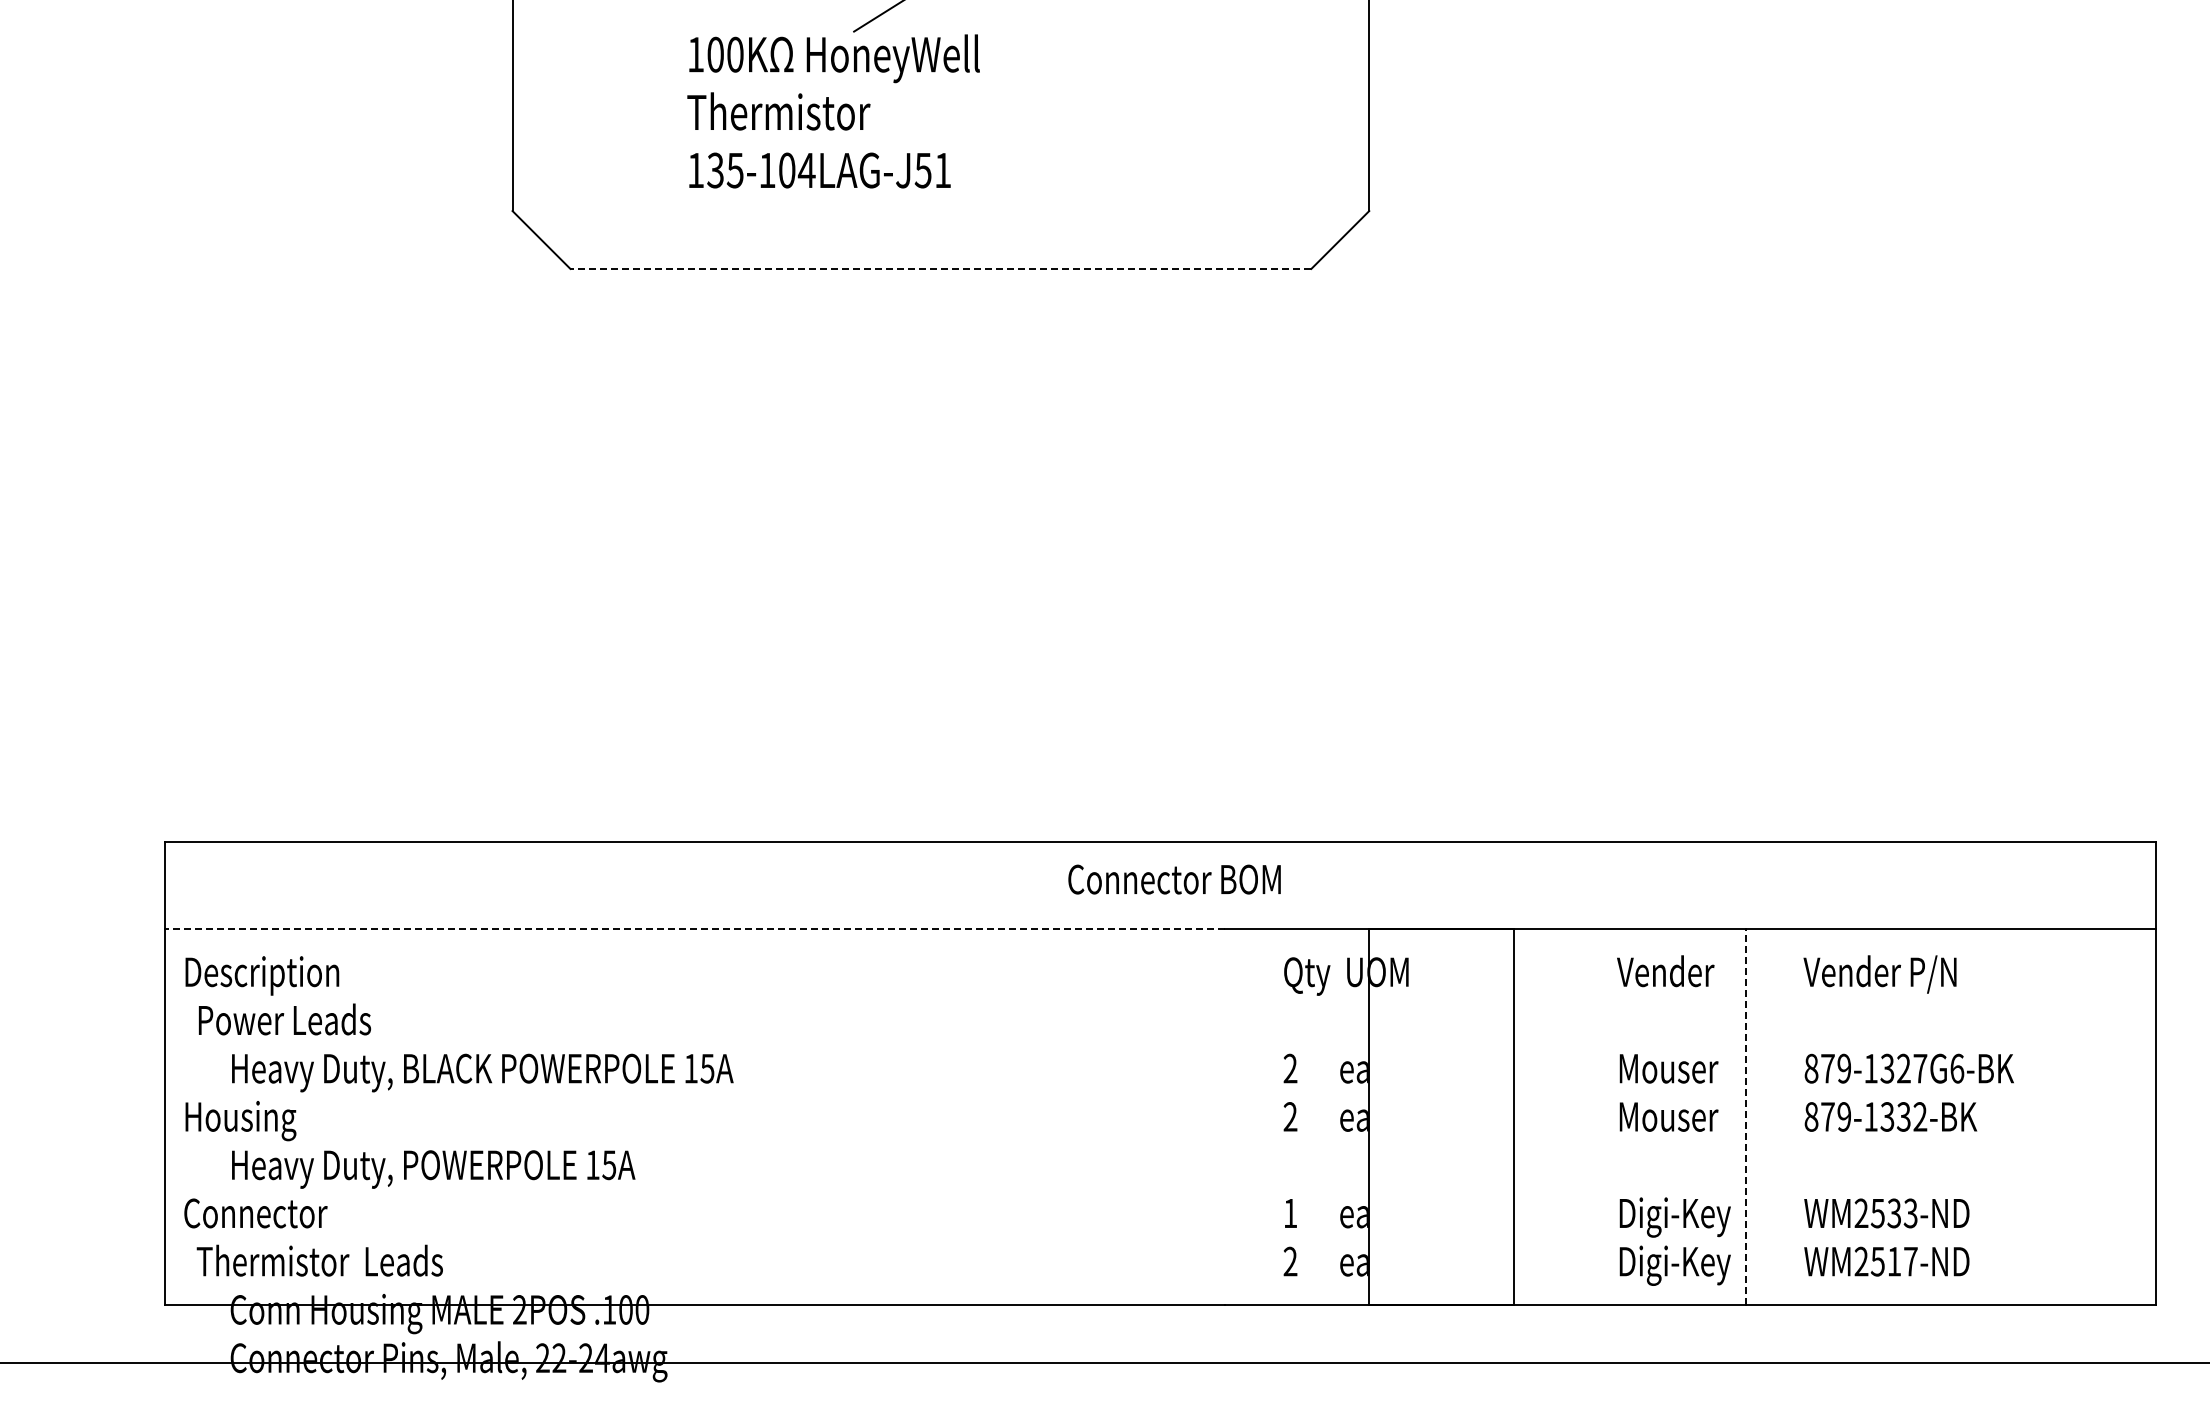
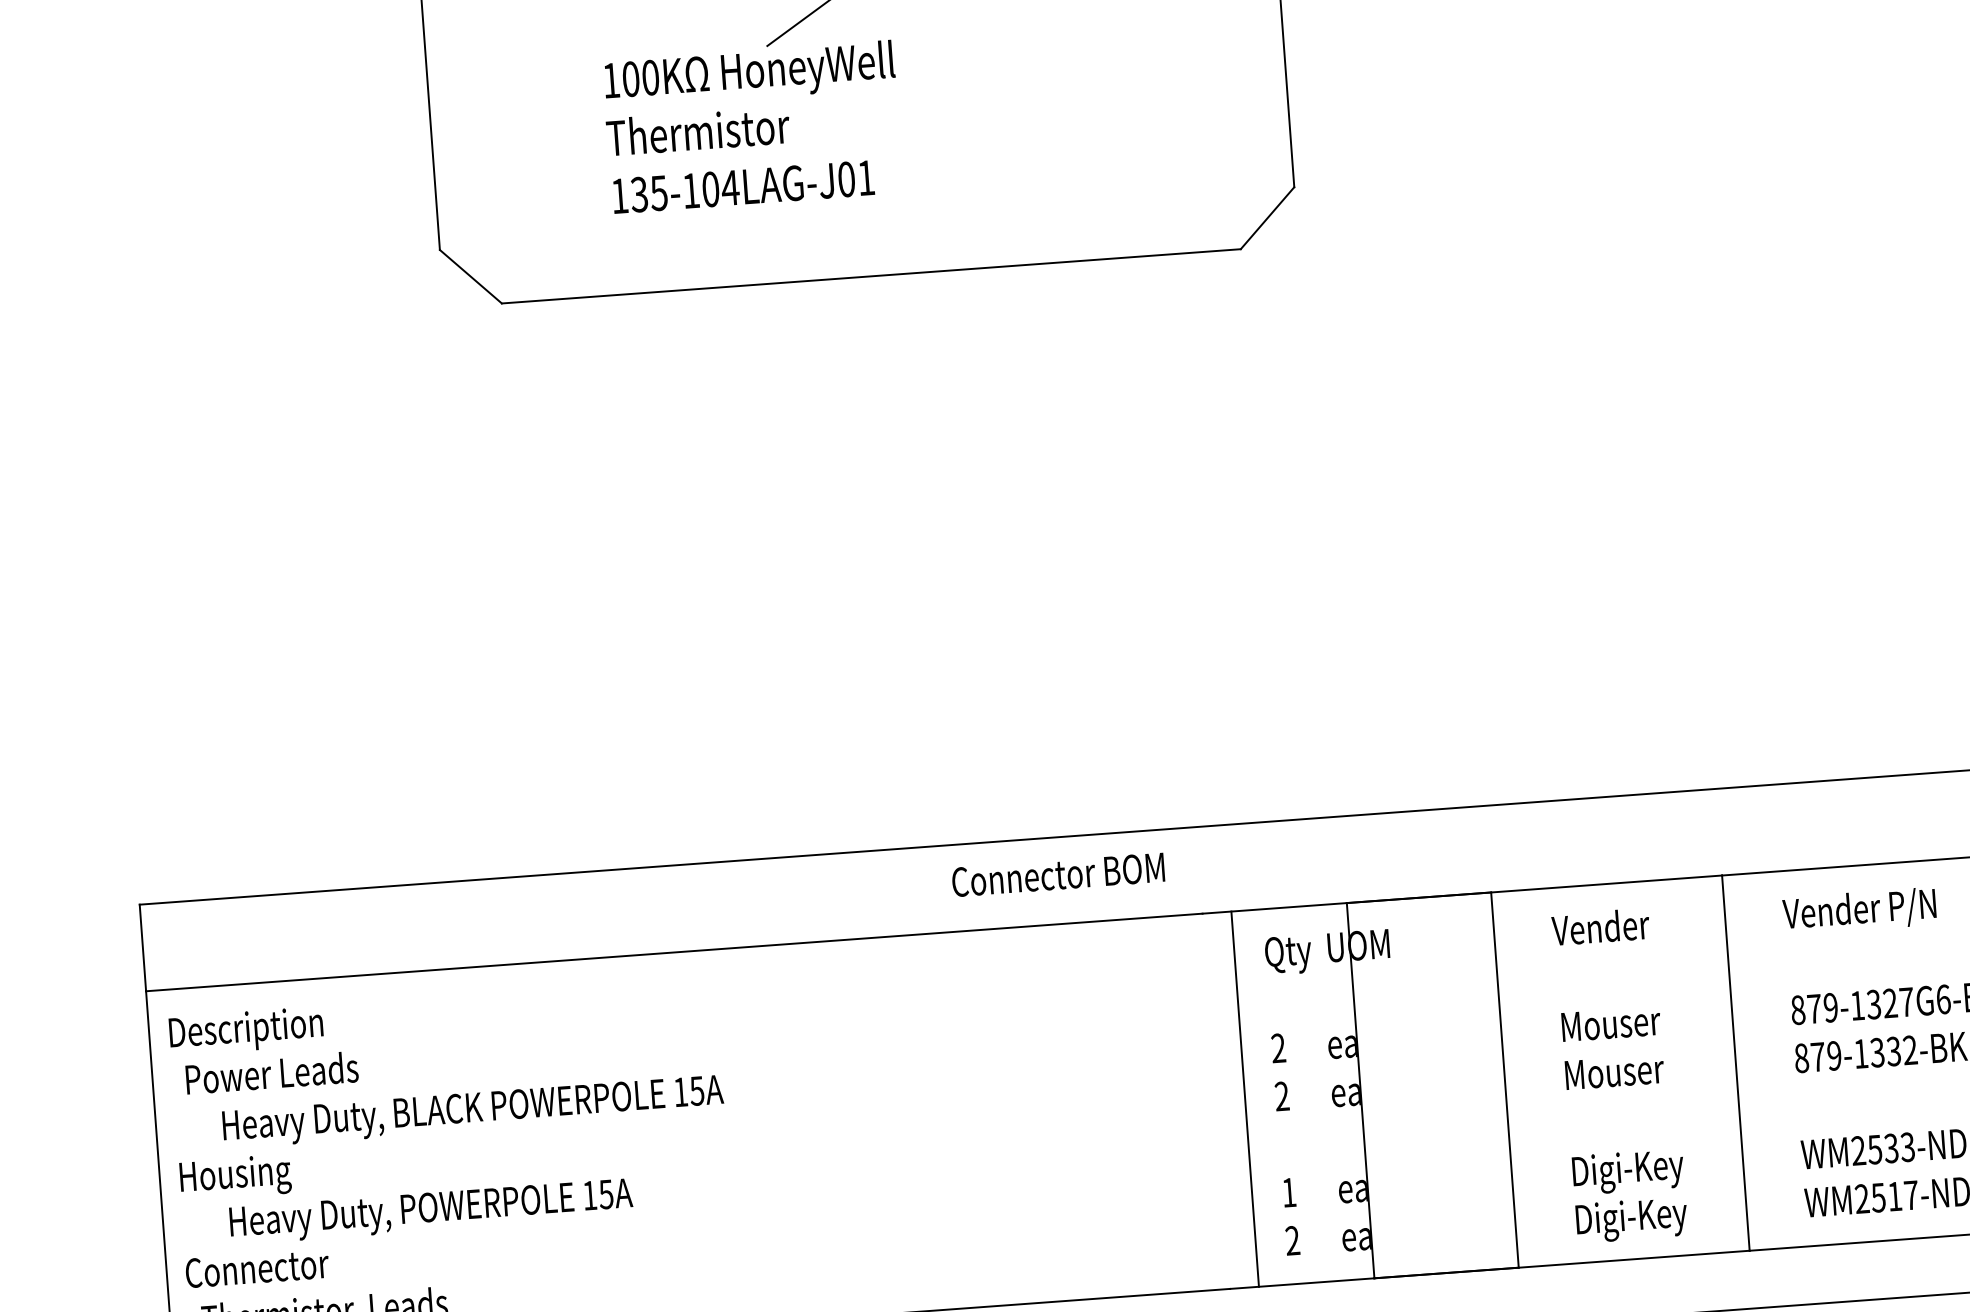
text: (922, 170) -> (845, 179), 135-104LAG-J51 -> 135-104LAG-J01
line: (940, 268) -> (870, 275), dashed -> solid
text: (1174, 879) -> (1058, 874), moved
line: (694, 928) -> (673, 952), dashed -> solid
line: (1253, 1116) -> (1245, 1098), added
line: (1745, 1116) -> (1735, 1062), dashed -> solid
text: (1673, 1120) -> (1619, 1075), moved

